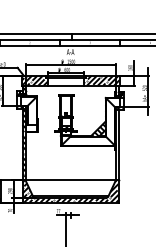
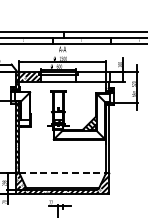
hatch: (101, 80) -> (92, 76), removed
line: (71, 180) -> (63, 173), solid -> dashed

